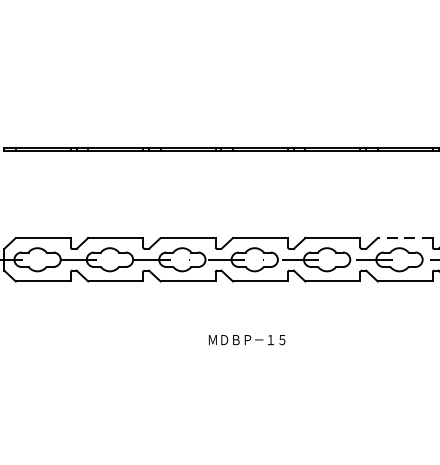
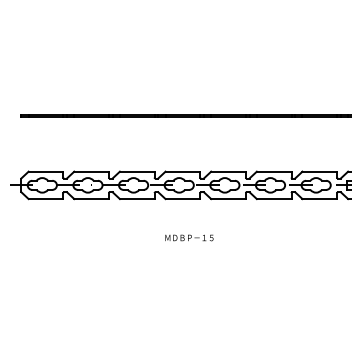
line: (404, 237) -> (273, 171), dashed -> solid
text: (247, 339) -> (189, 237), moved

